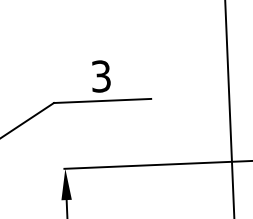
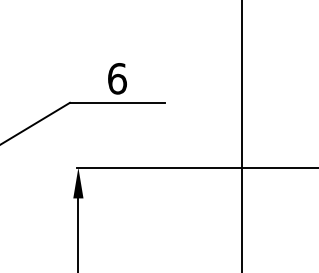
text: (101, 76) -> (117, 78), 3 -> 6

